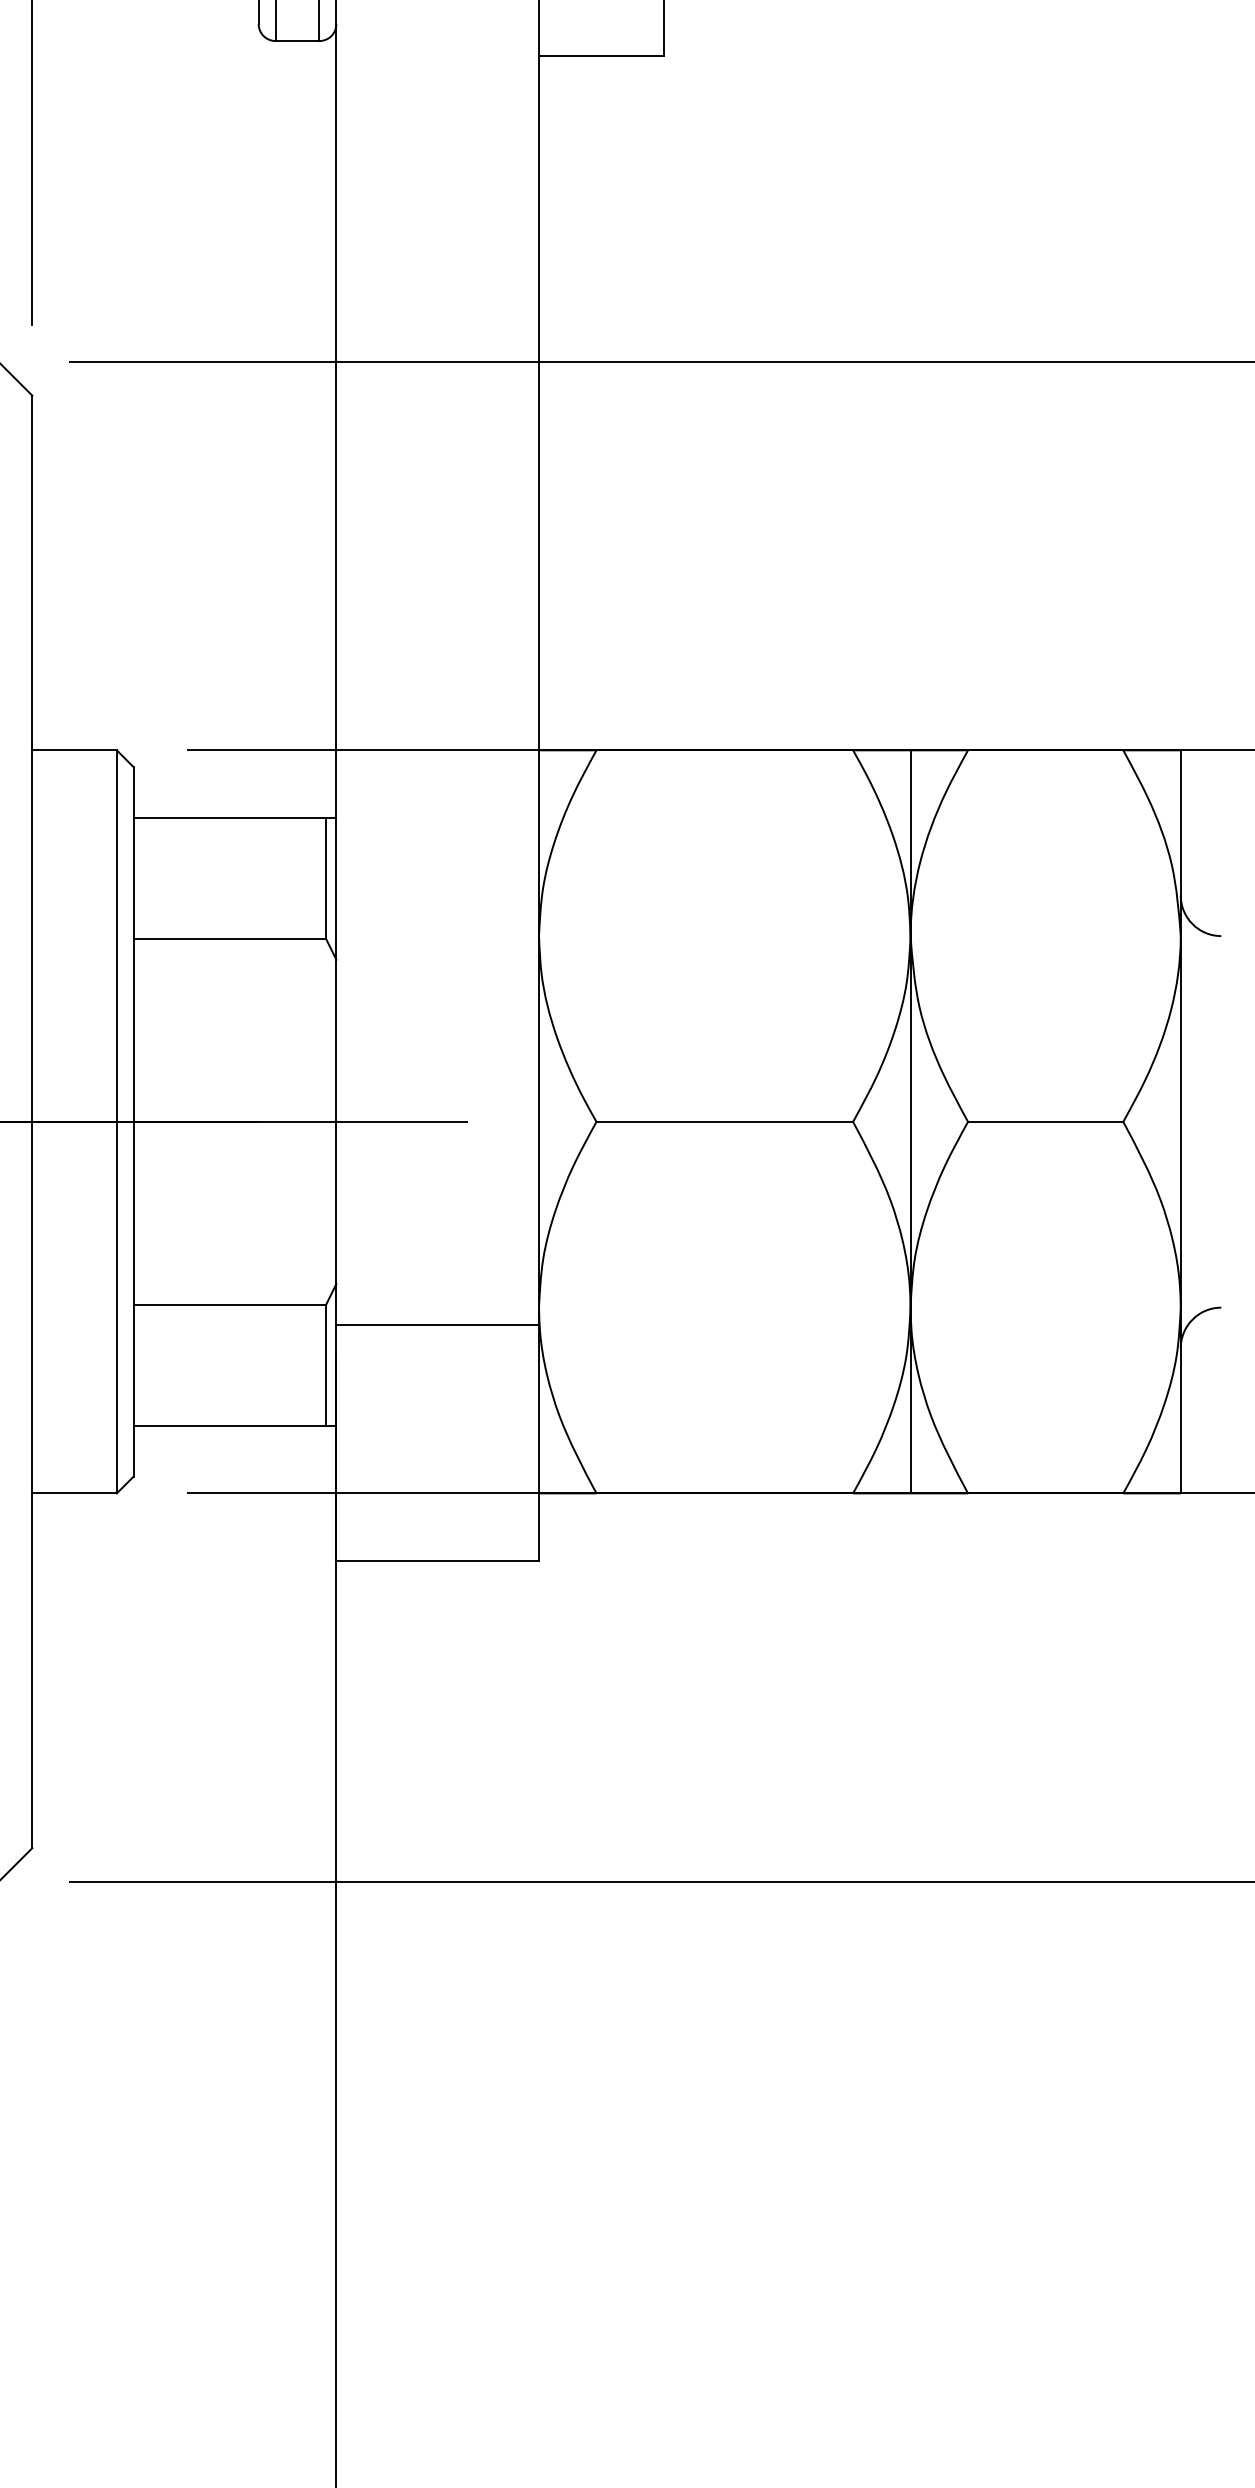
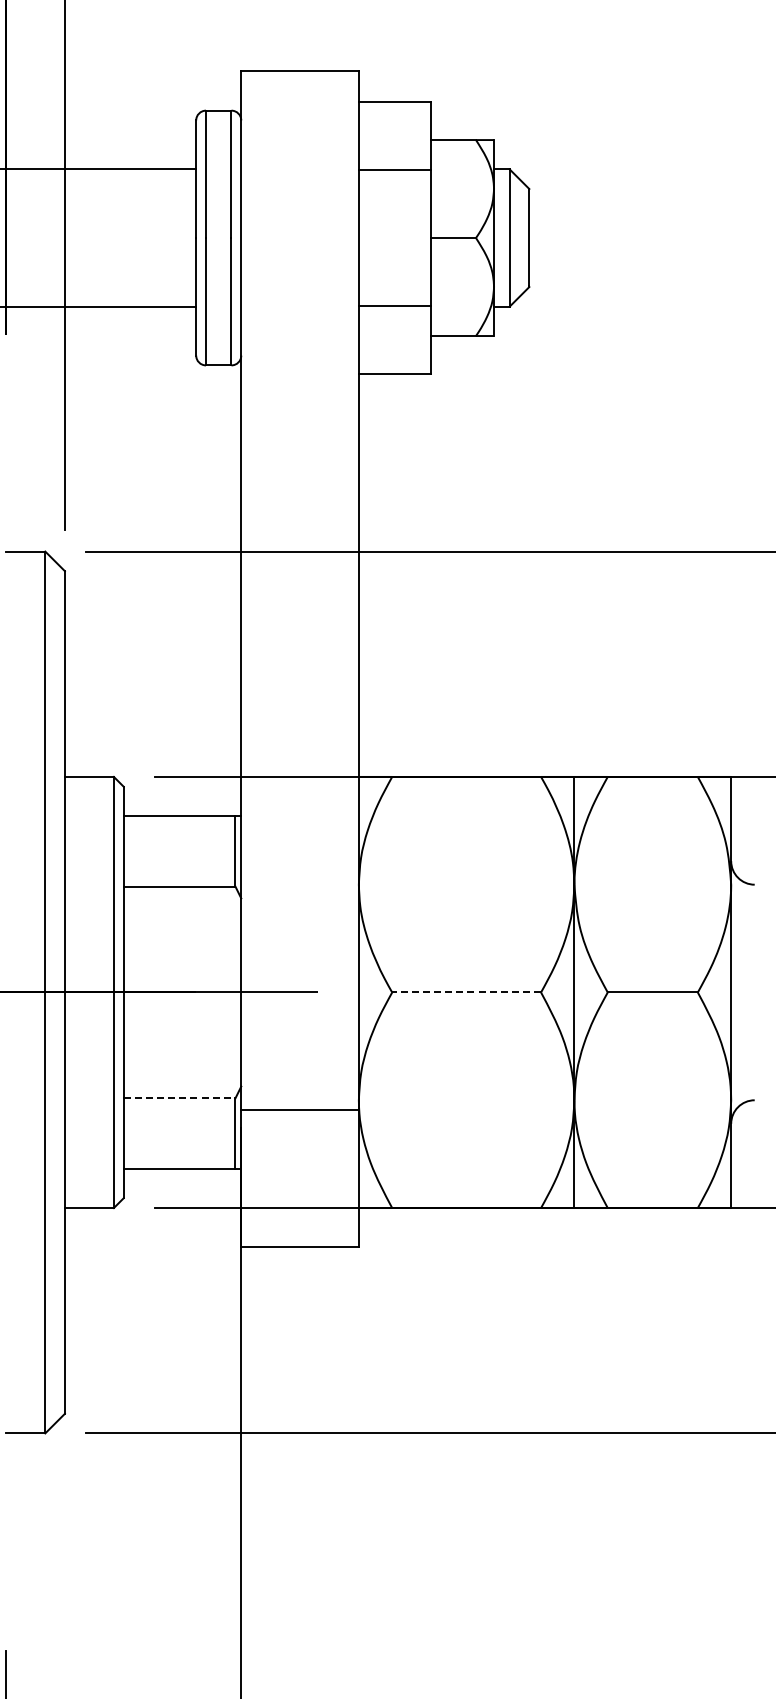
line: (724, 1121) -> (466, 992), solid -> dashed
line: (229, 1304) -> (179, 1098), solid -> dashed

